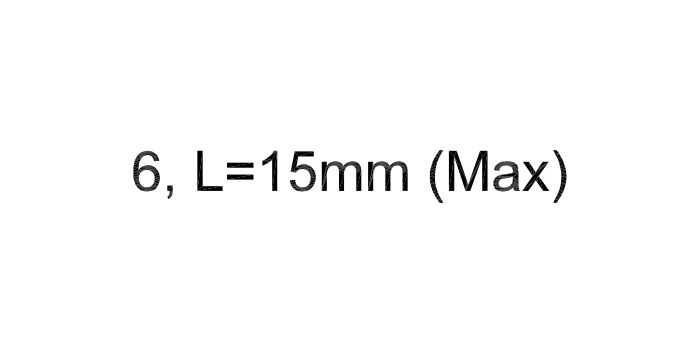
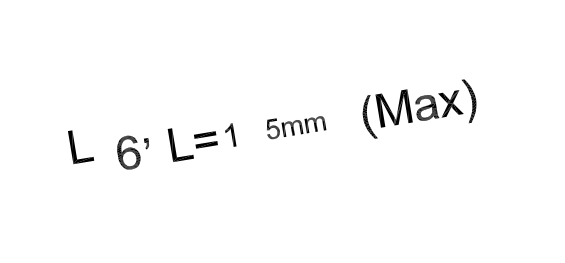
part: (84, 153) -> (74, 146), added
part: (269, 170) -> (229, 135), size x0.7
part: (348, 171) -> (295, 125), size x0.6
part: (169, 191) -> (146, 143), moved

